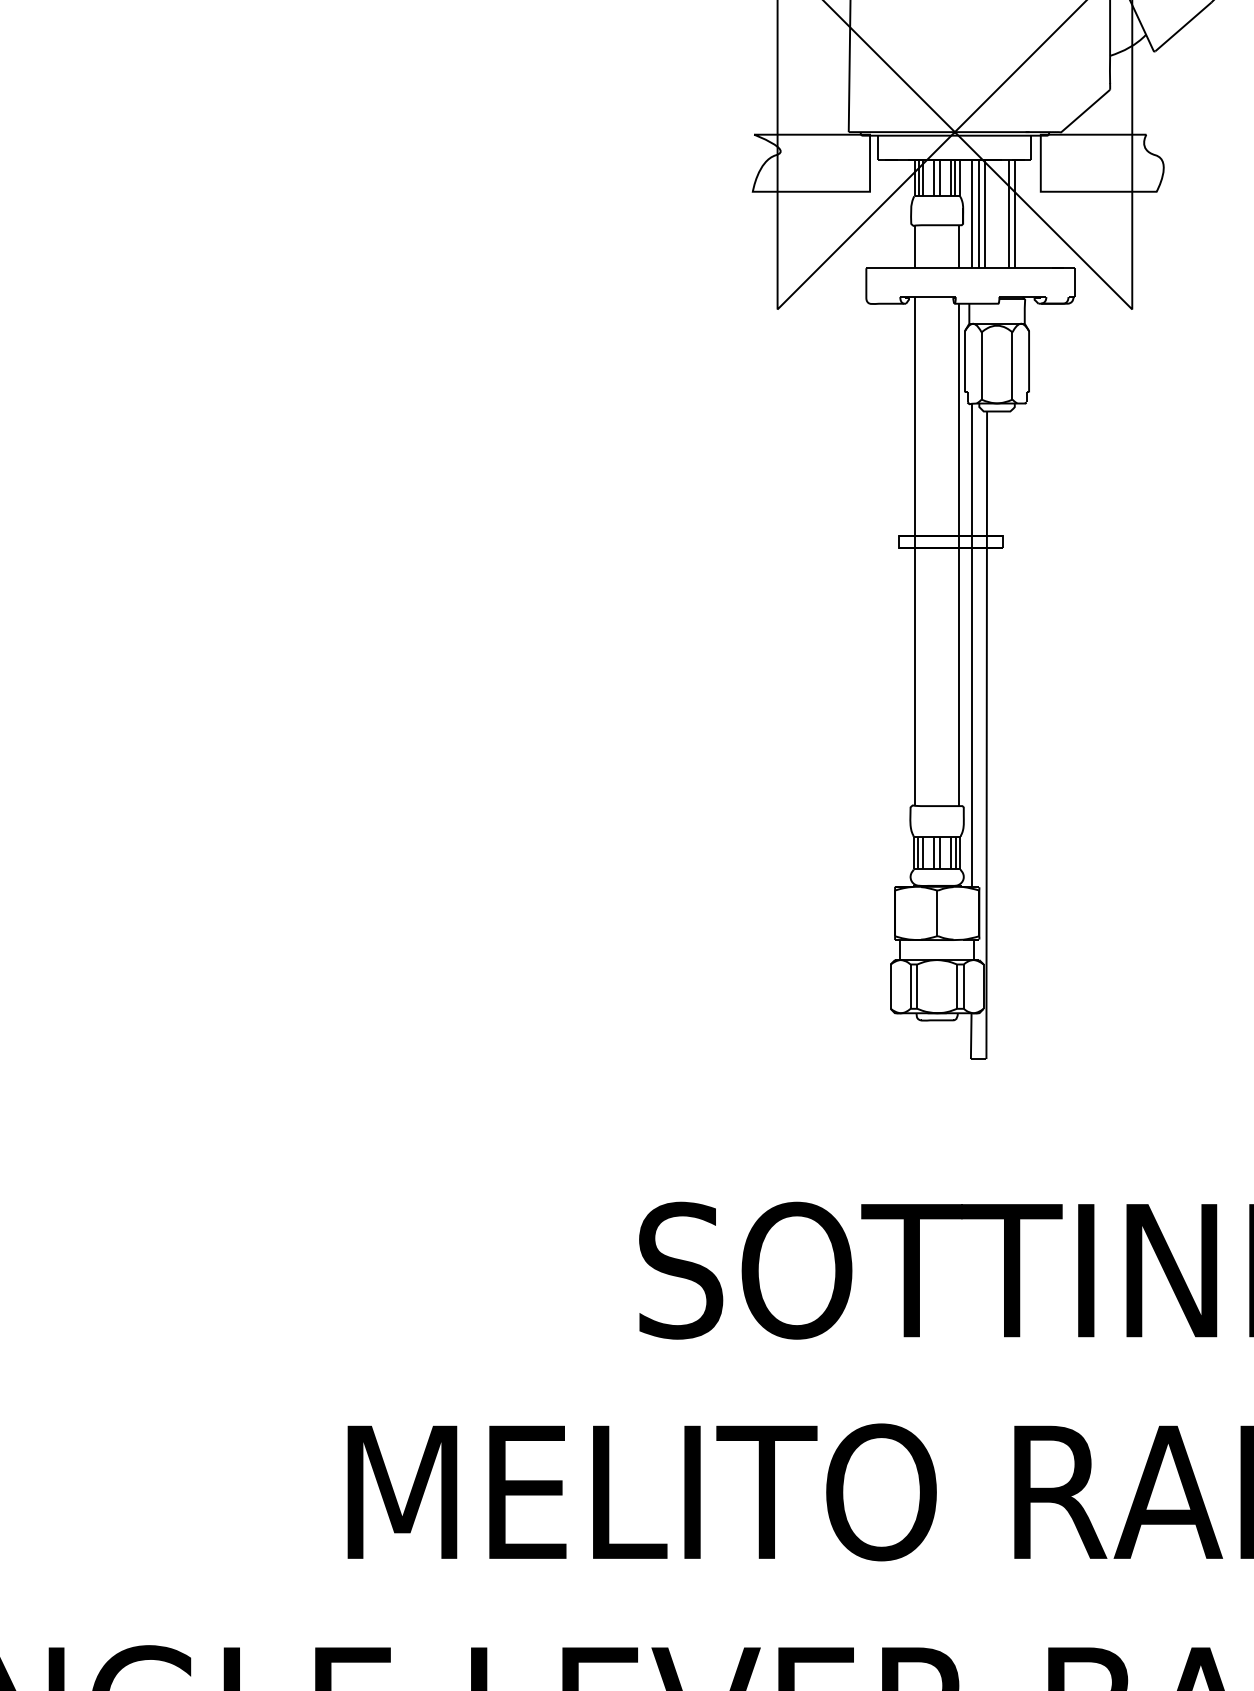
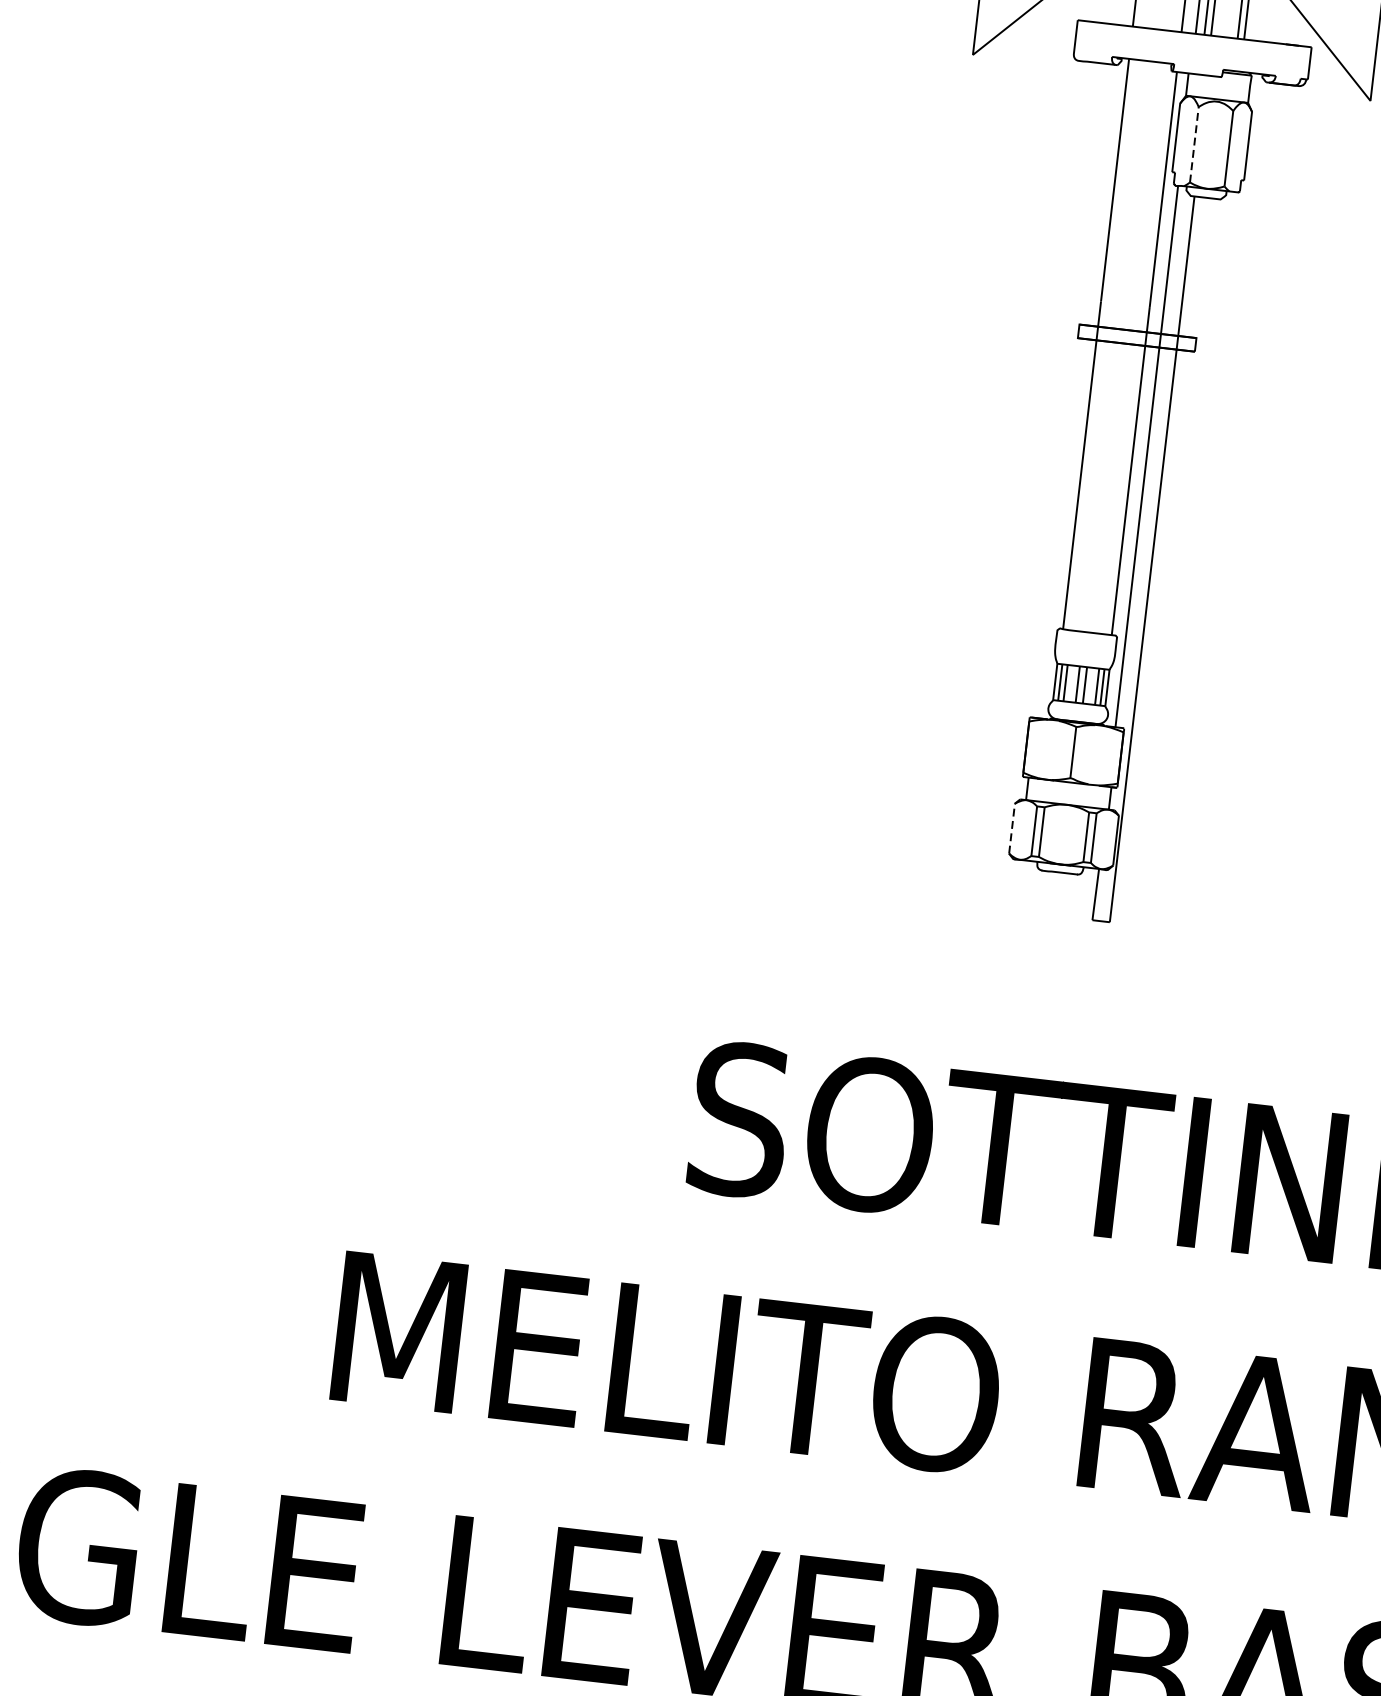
line: (981, 365) -> (1194, 144), solid -> dashed
line: (890, 986) -> (1011, 828), solid -> dashed

